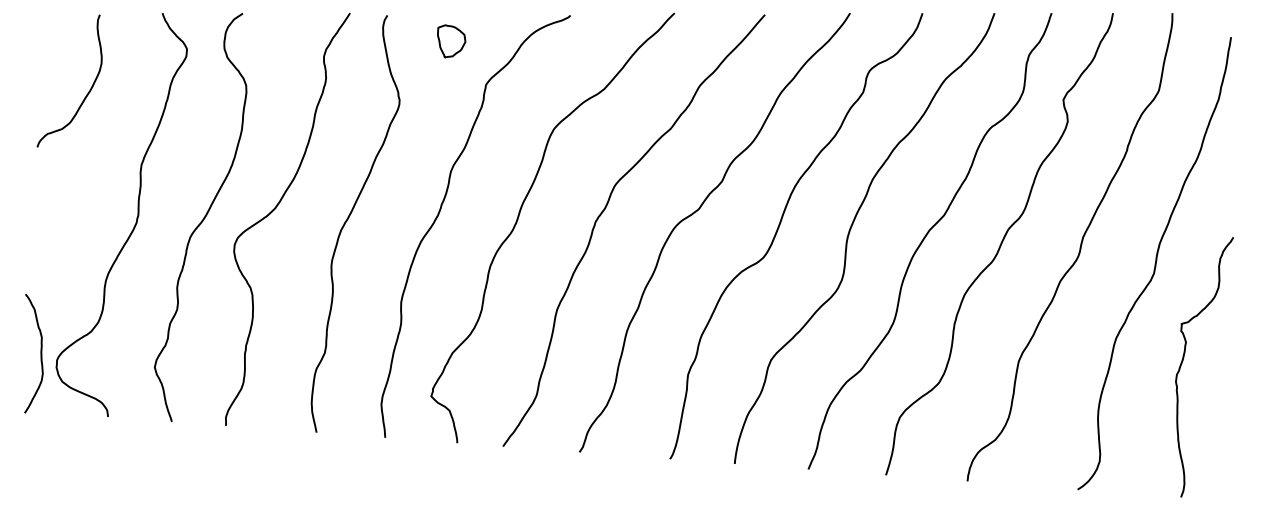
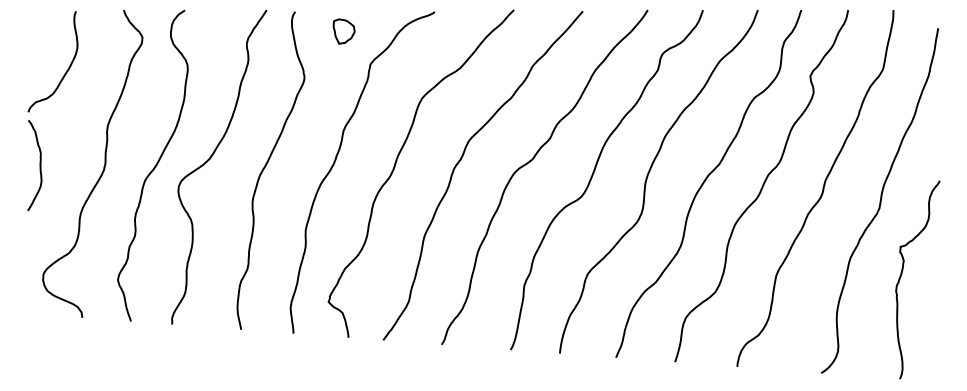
curve: (40, 353) -> (39, 165), moved

